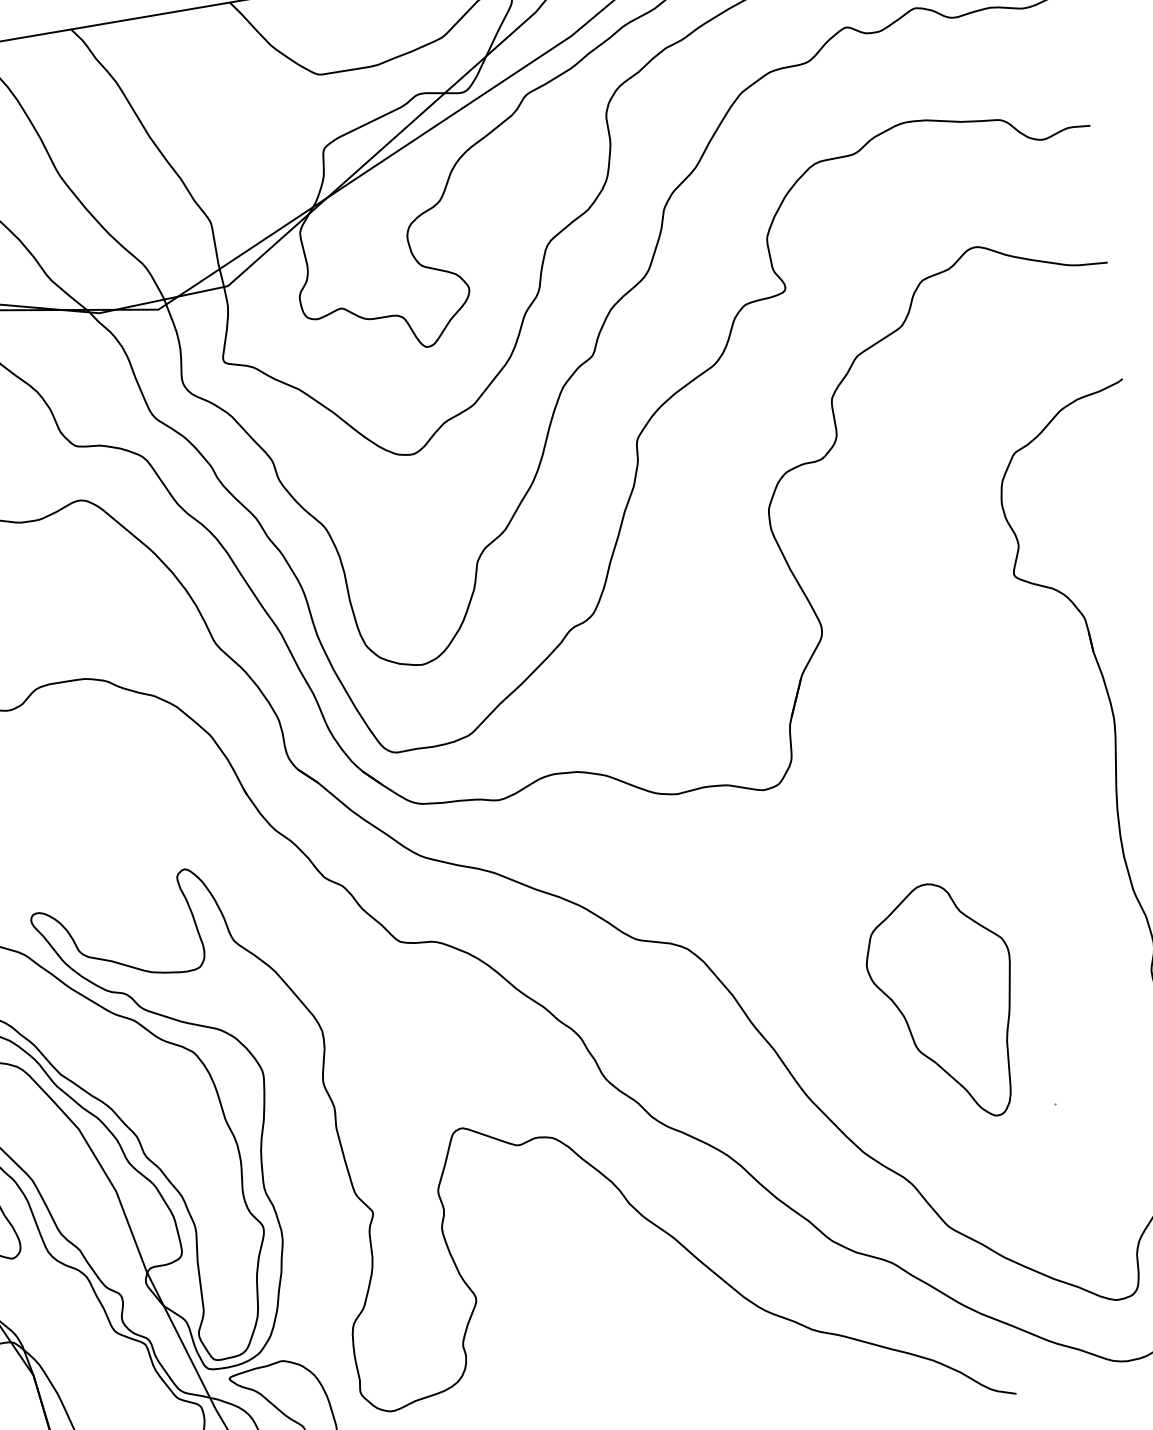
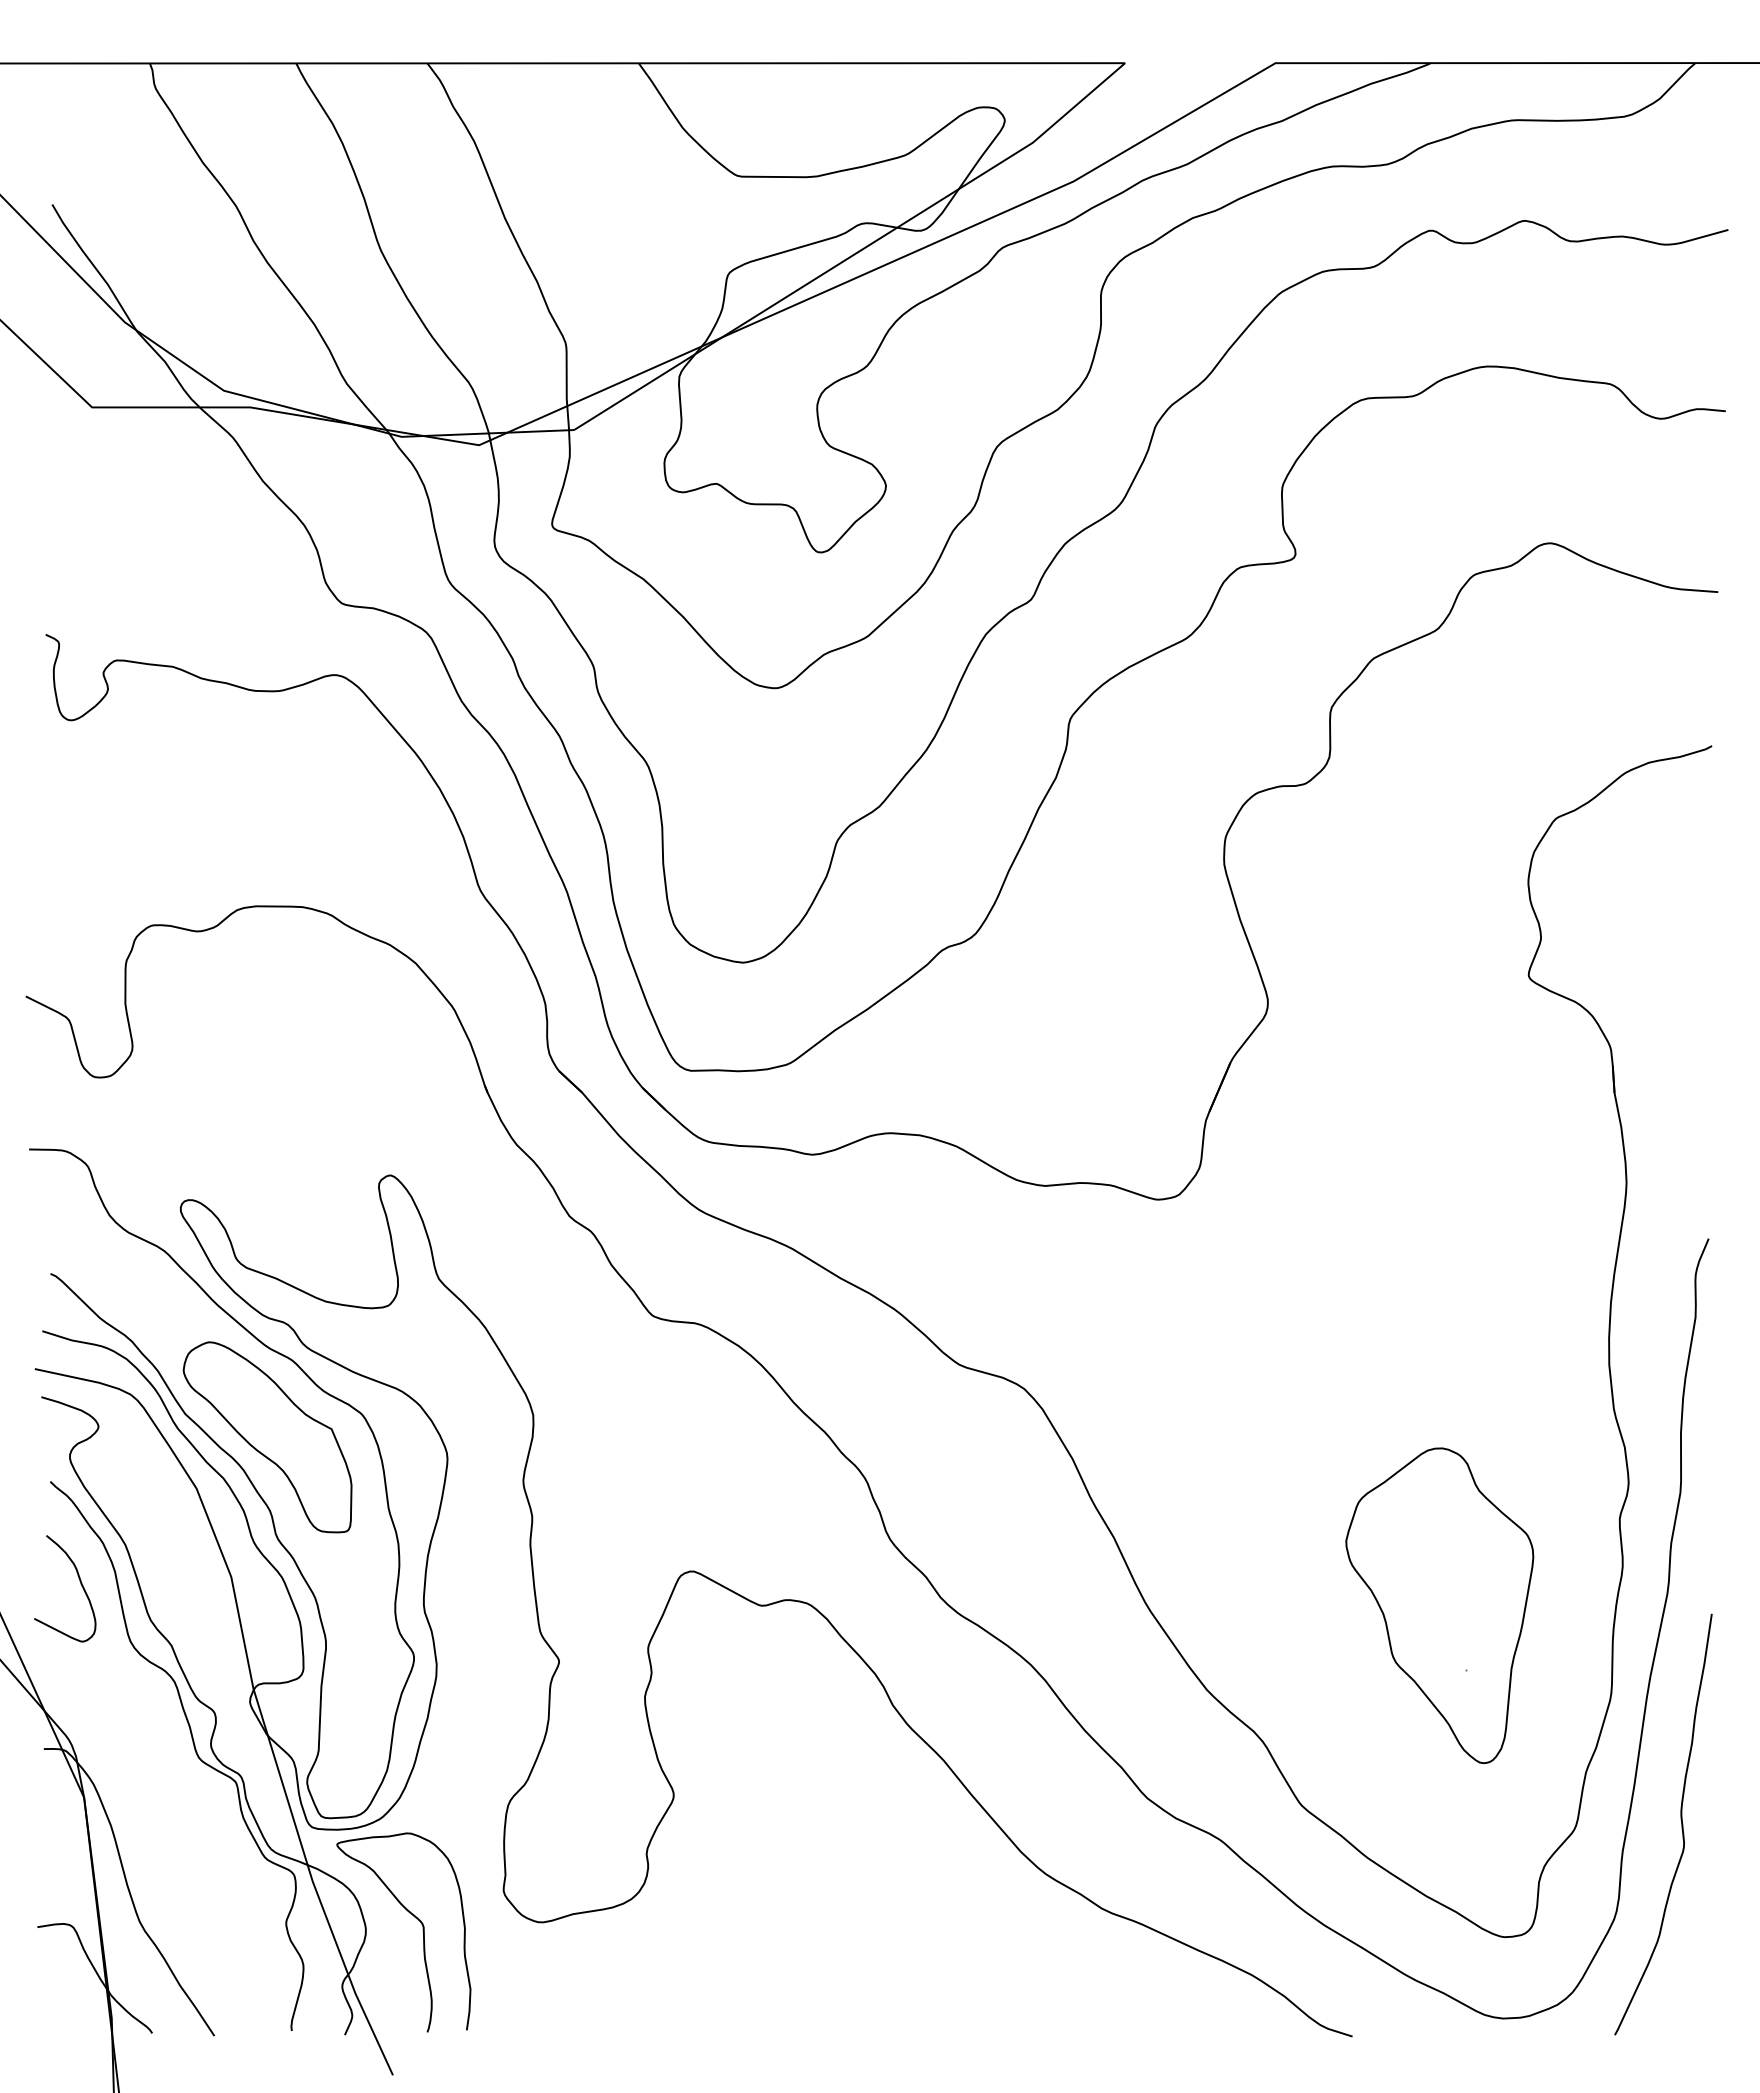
part: (944, 1002) -> (1439, 1605), moved
part: (125, 1081) -> (267, 1437), added

